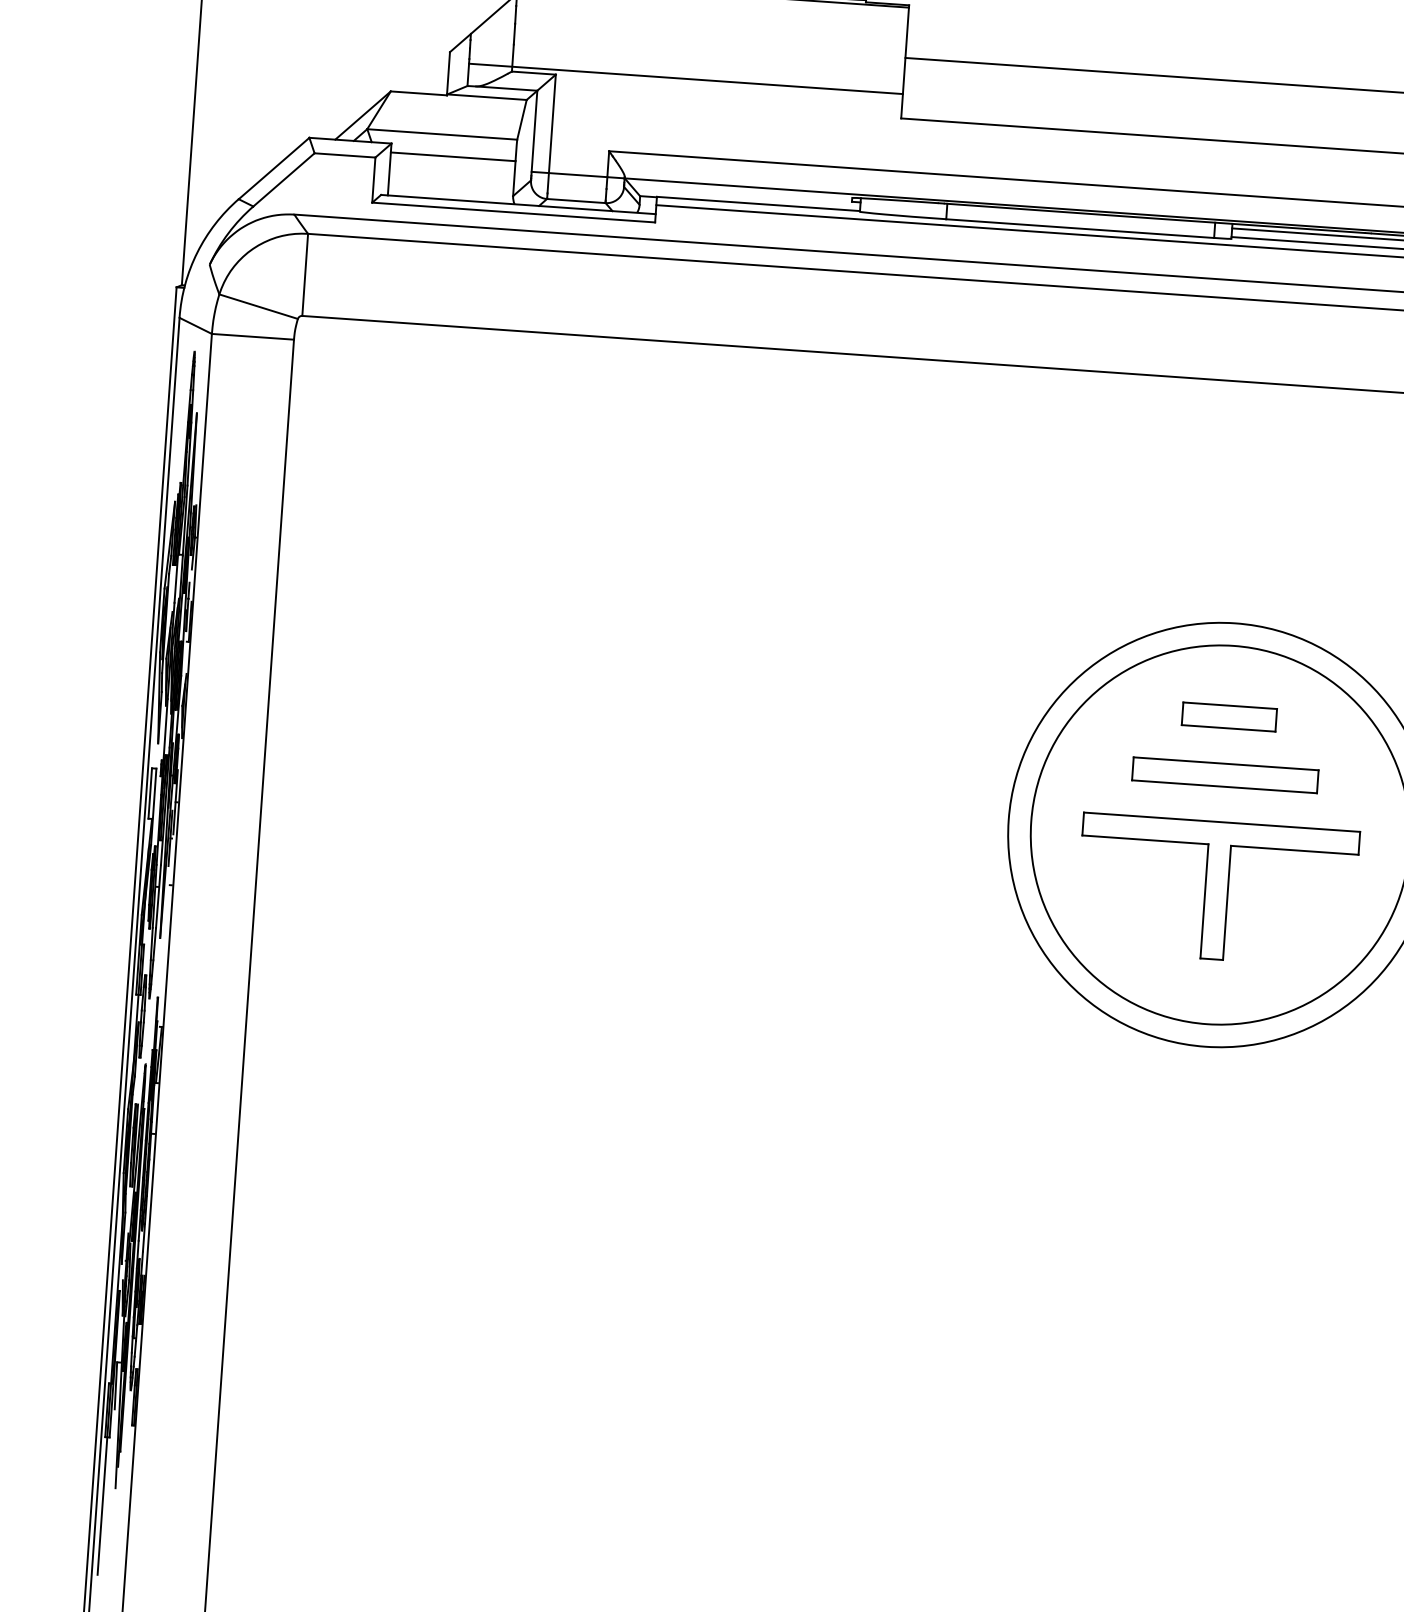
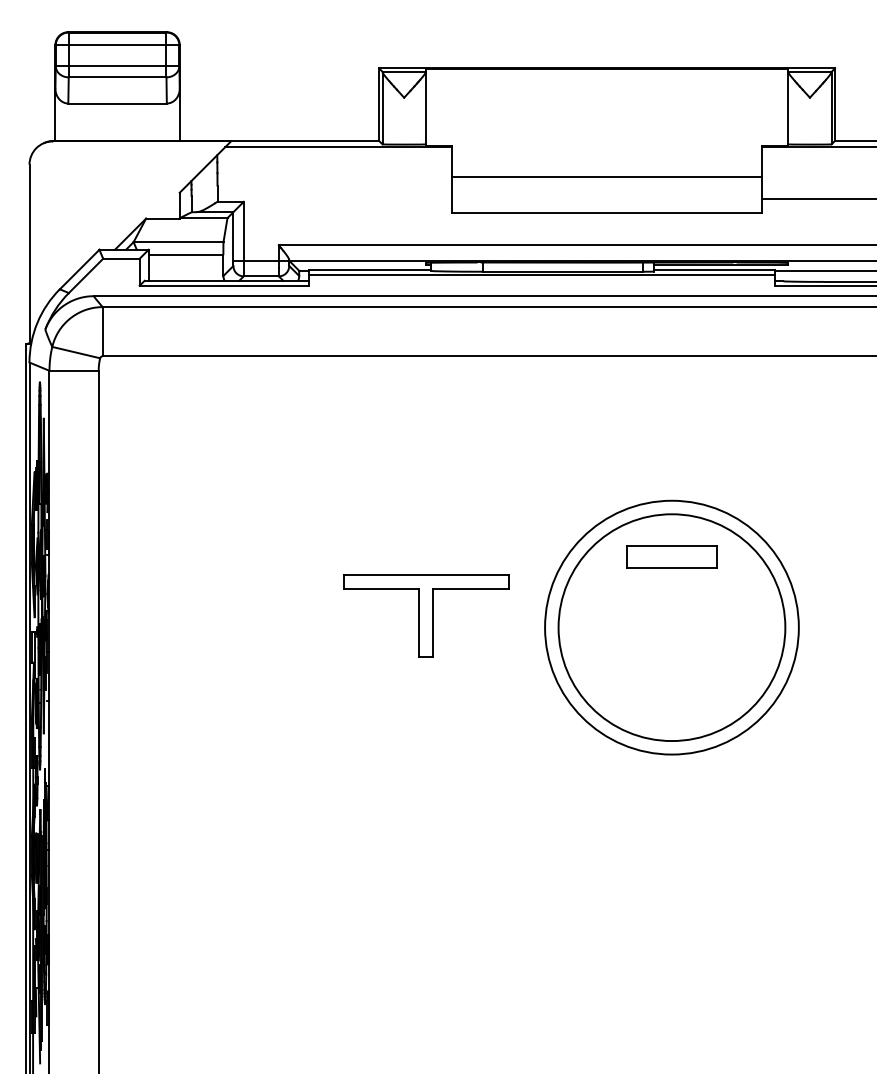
line: (685, 78) -> (321, 198), removed
part: (1229, 716) -> (672, 556), size x1.6
part: (1225, 774) -> (672, 591), removed
part: (1217, 889) -> (426, 615), moved

